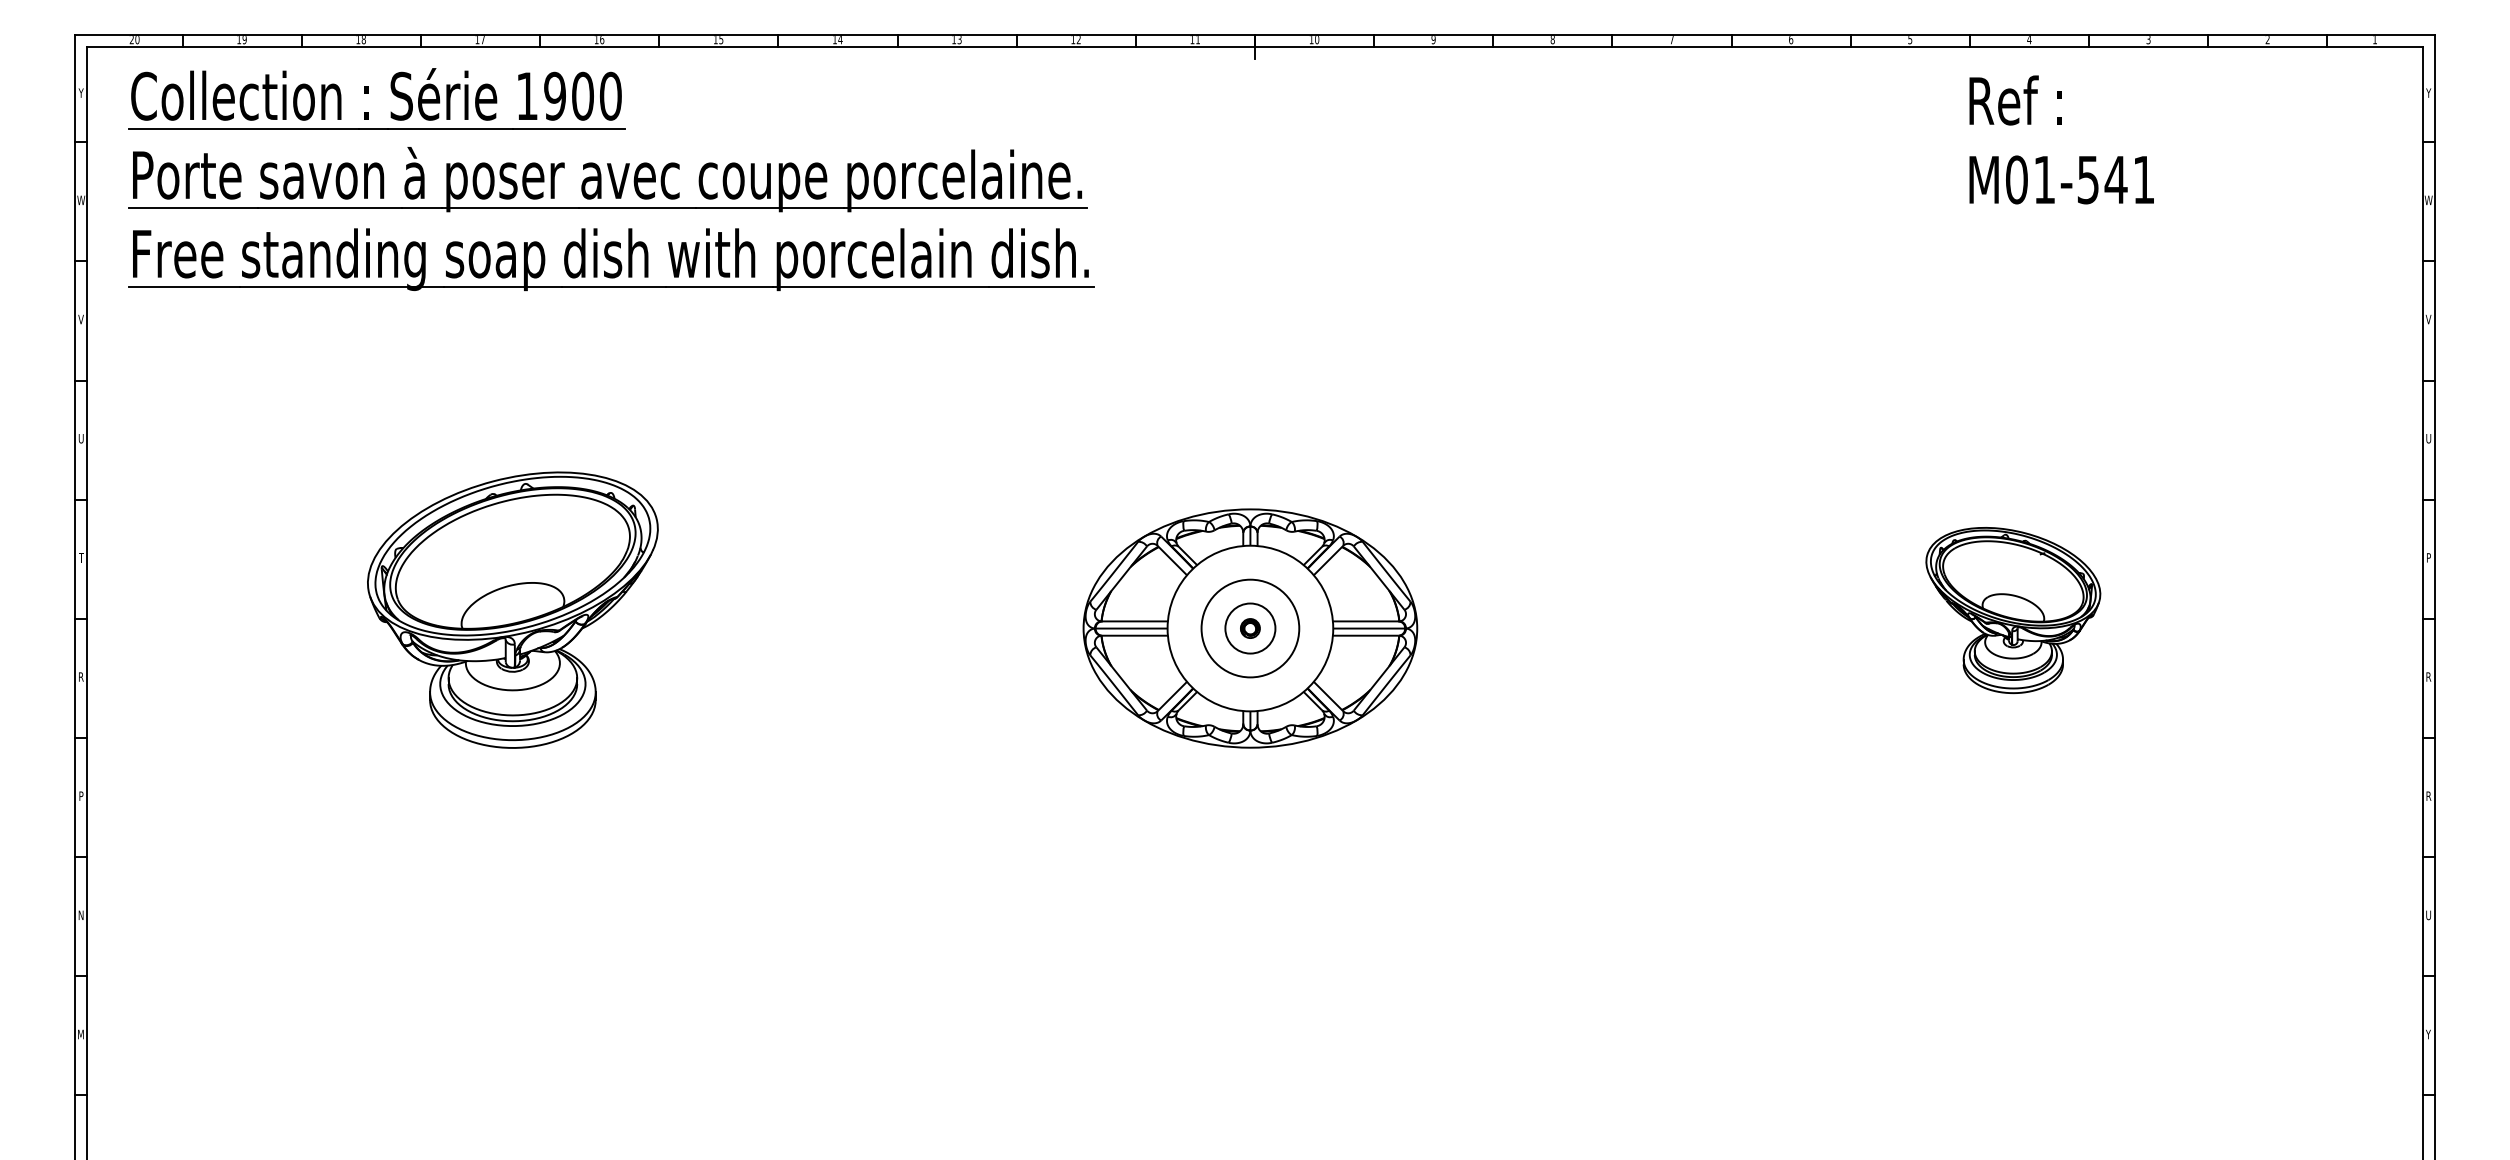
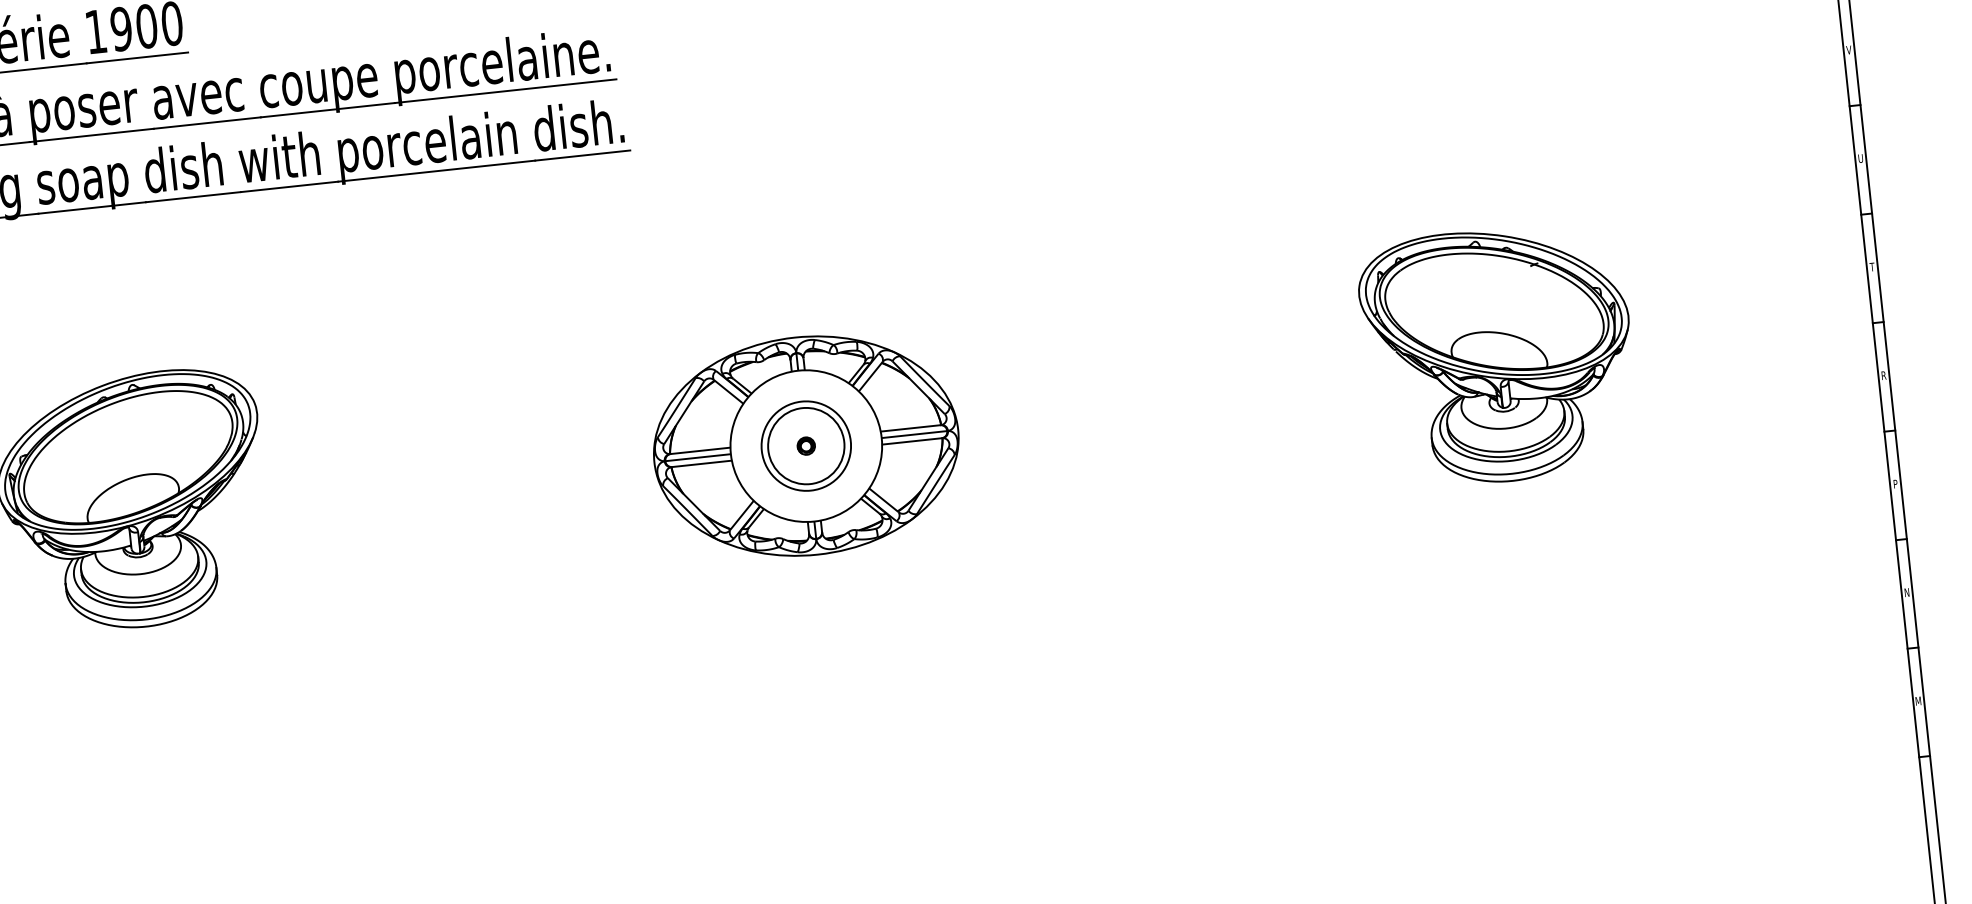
text: (2428, 557) -> (1872, 266), P -> T
part: (2013, 610) -> (1499, 355), size x1.67
circle: (1250, 628) -> (806, 446), size x1.67
text: (2428, 795) -> (1895, 483), R -> P
text: (2428, 915) -> (1906, 592), U -> N
text: (2428, 1034) -> (1918, 701), Y -> M

